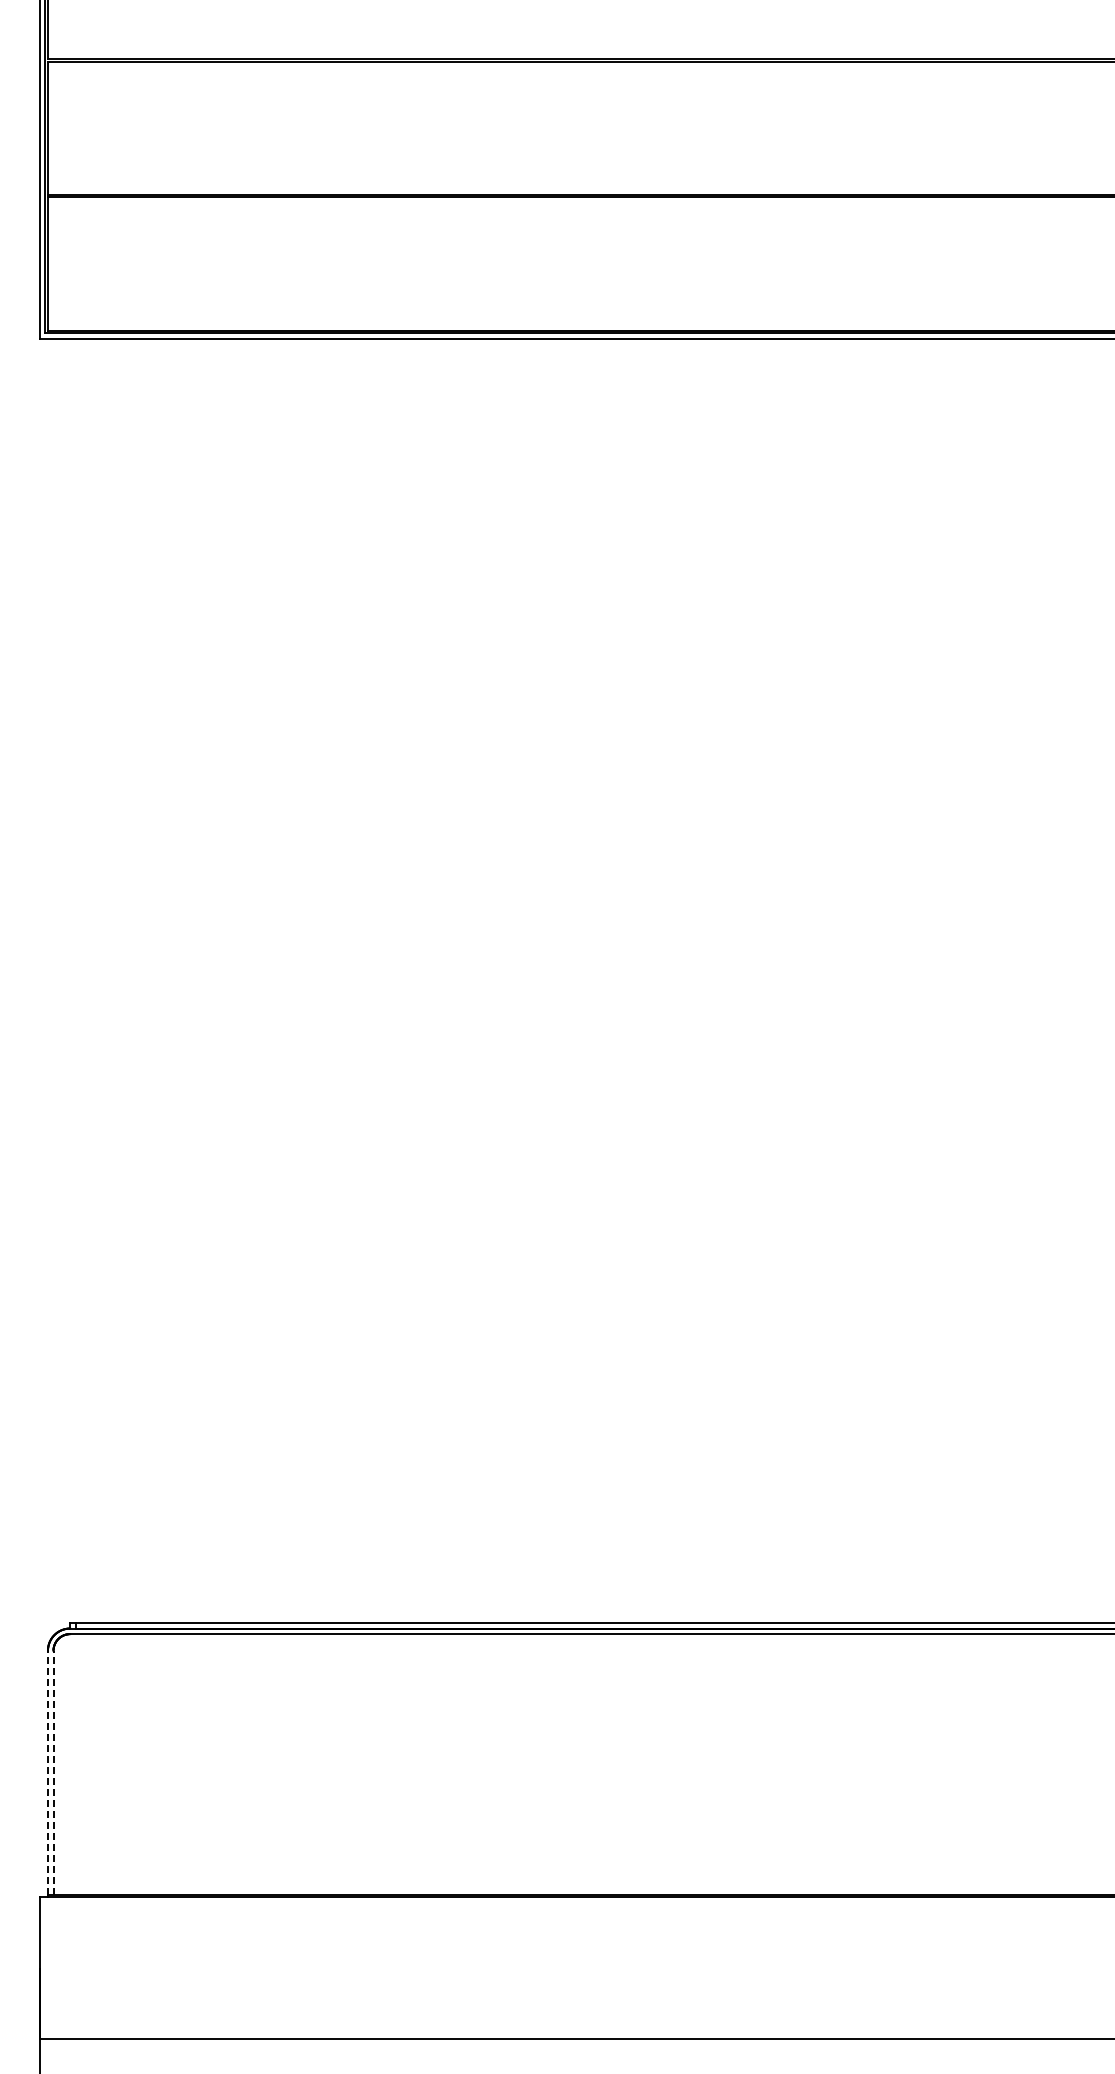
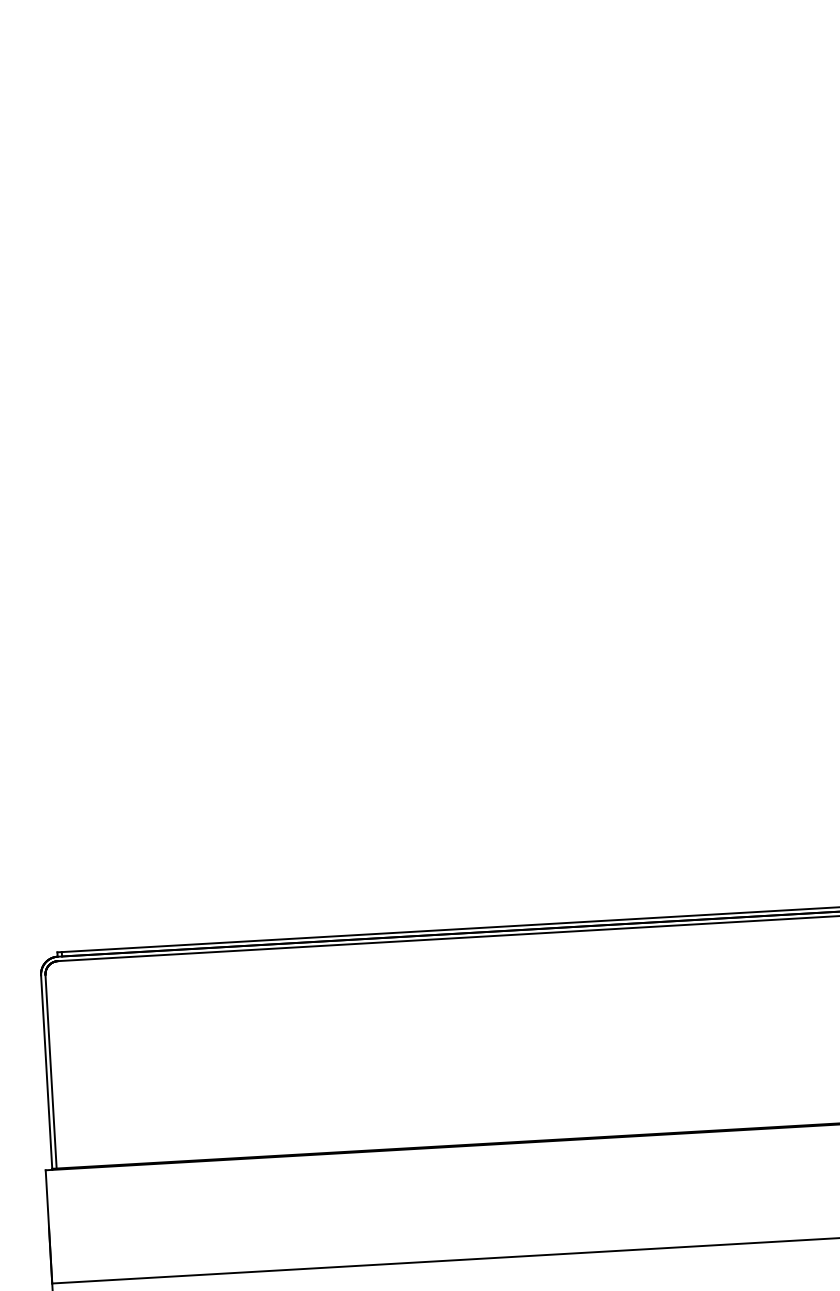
line: (47, 1772) -> (46, 1071), dashed -> solid
line: (53, 1772) -> (51, 1071), dashed -> solid

